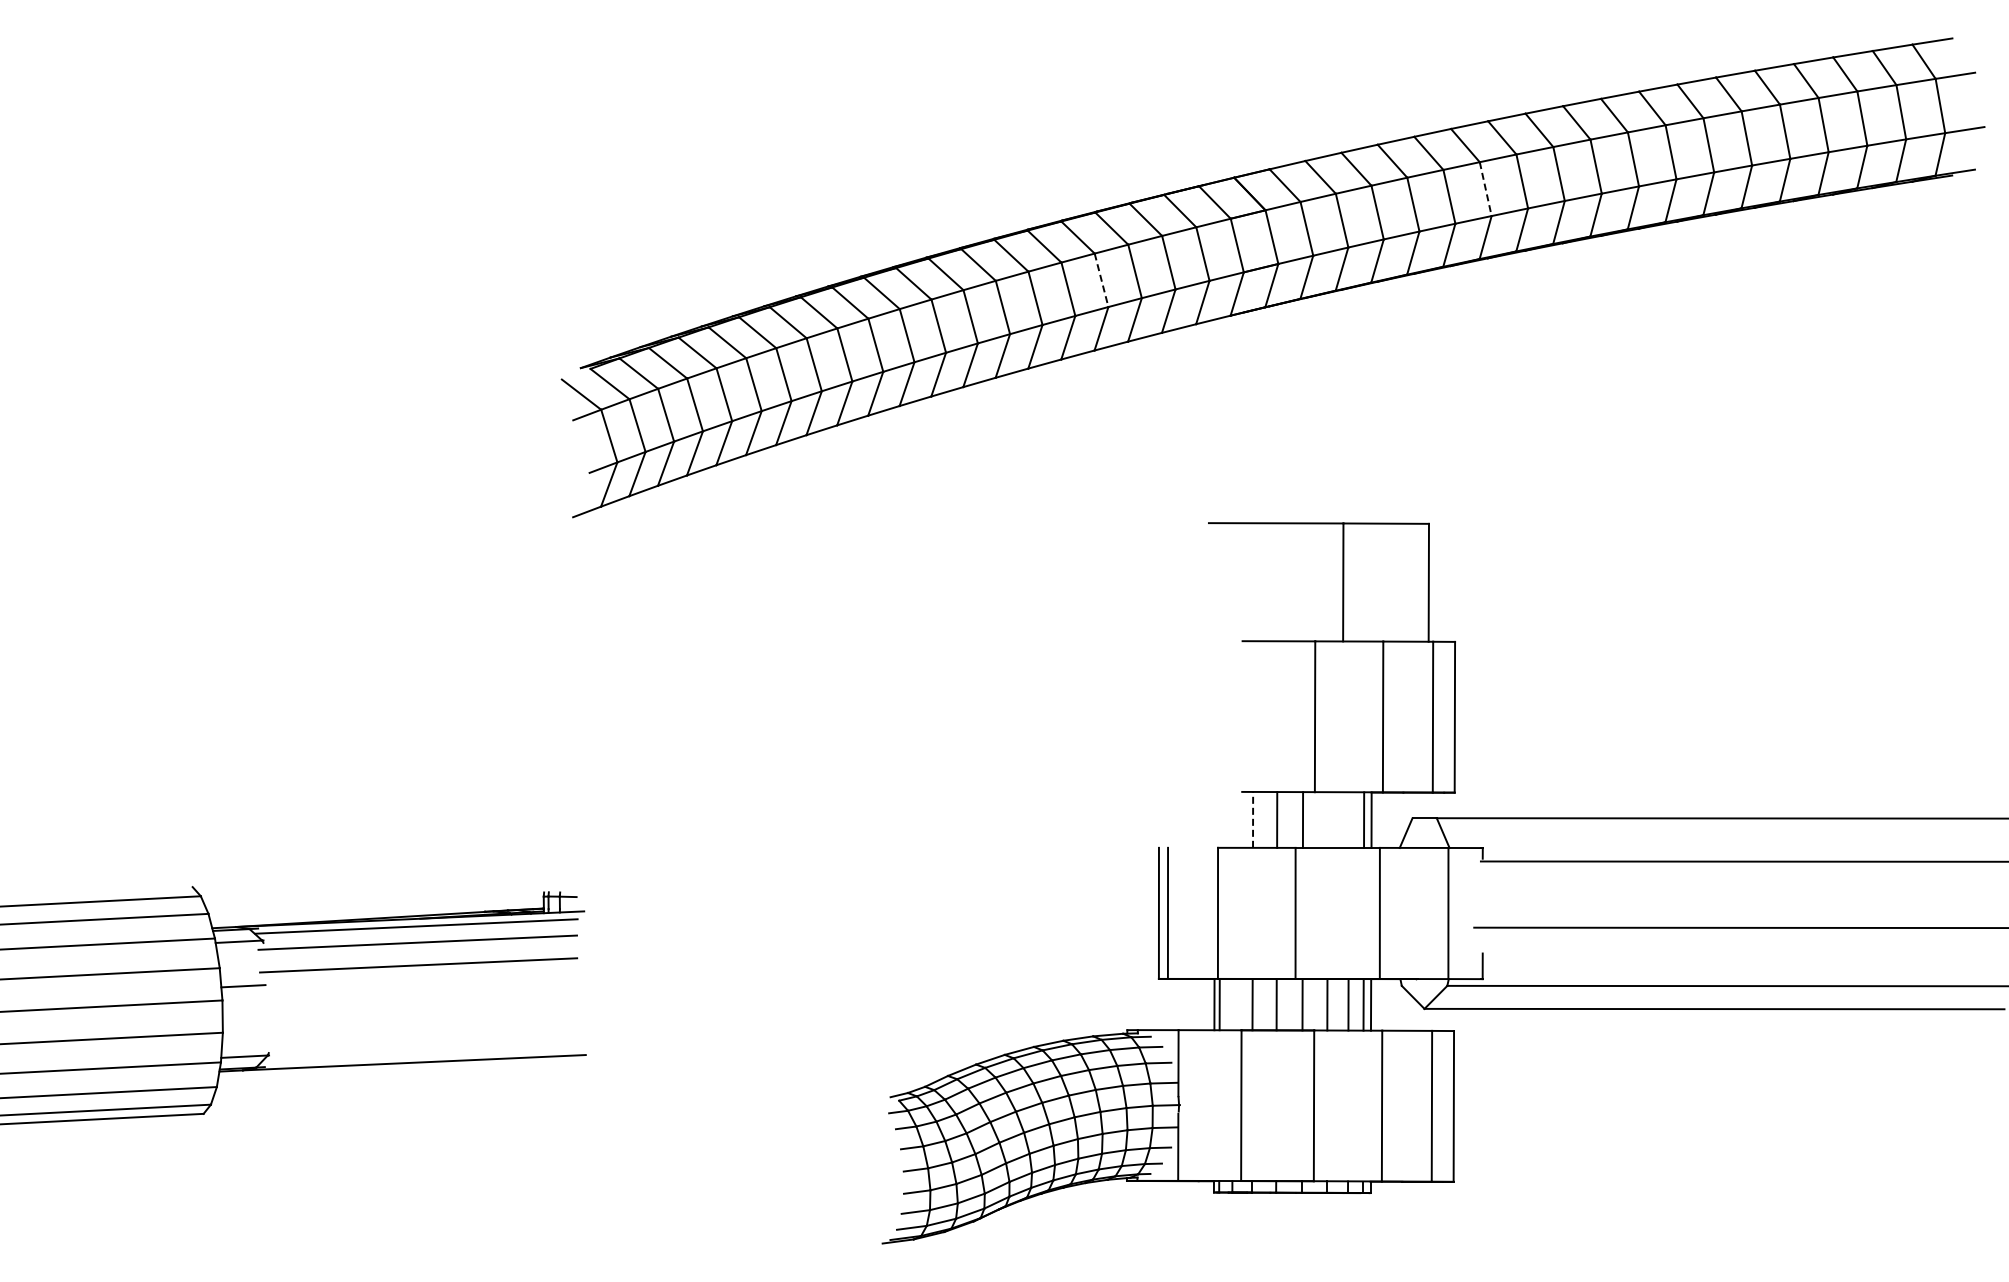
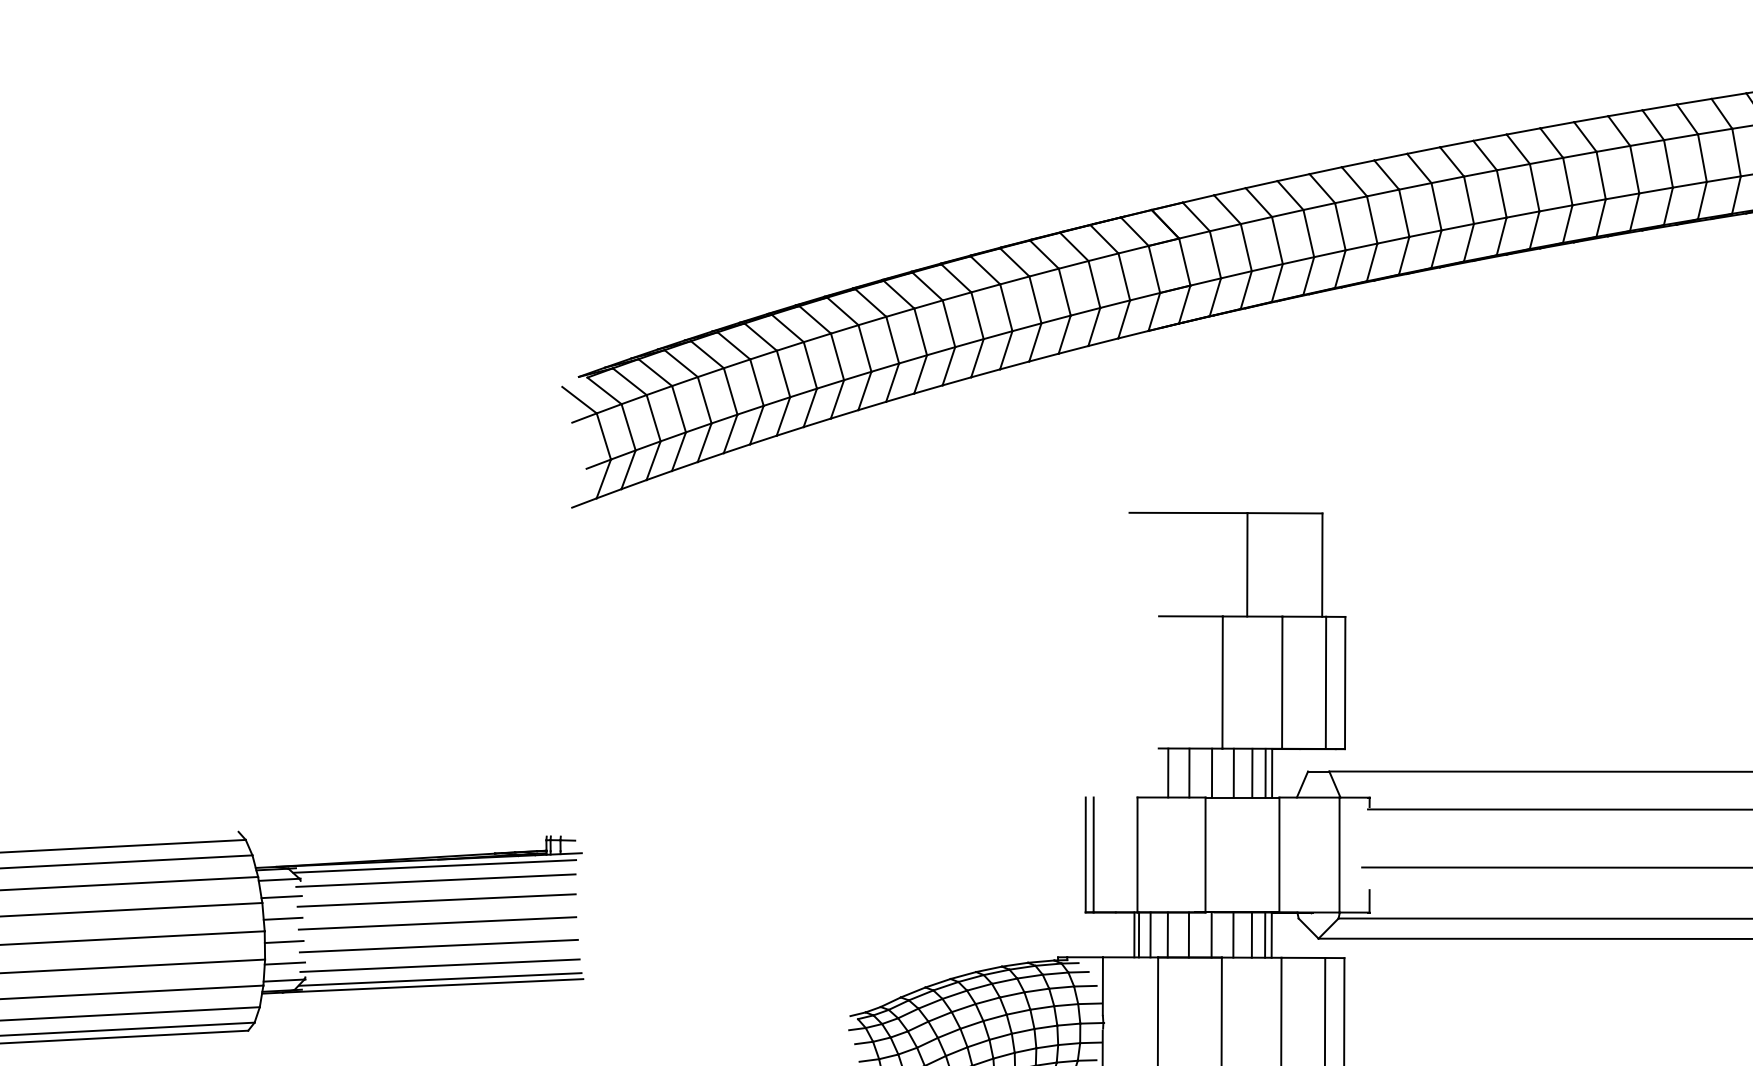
line: (1485, 189) -> (1372, 220), dashed -> solid
line: (1101, 280) -> (1035, 300), dashed -> solid
line: (1253, 819) -> (1168, 772), dashed -> solid
line: (1327, 819) -> (1233, 772), added
line: (1348, 819) -> (1251, 772), added
line: (241, 961) -> (281, 897), added
line: (419, 991) -> (437, 923), added
line: (1232, 1004) -> (1150, 934), added
line: (244, 1012) -> (284, 941), added
line: (420, 1017) -> (438, 946), added
line: (245, 1037) -> (284, 963), added
line: (422, 1039) -> (440, 965), added
line: (422, 1055) -> (440, 979), added

